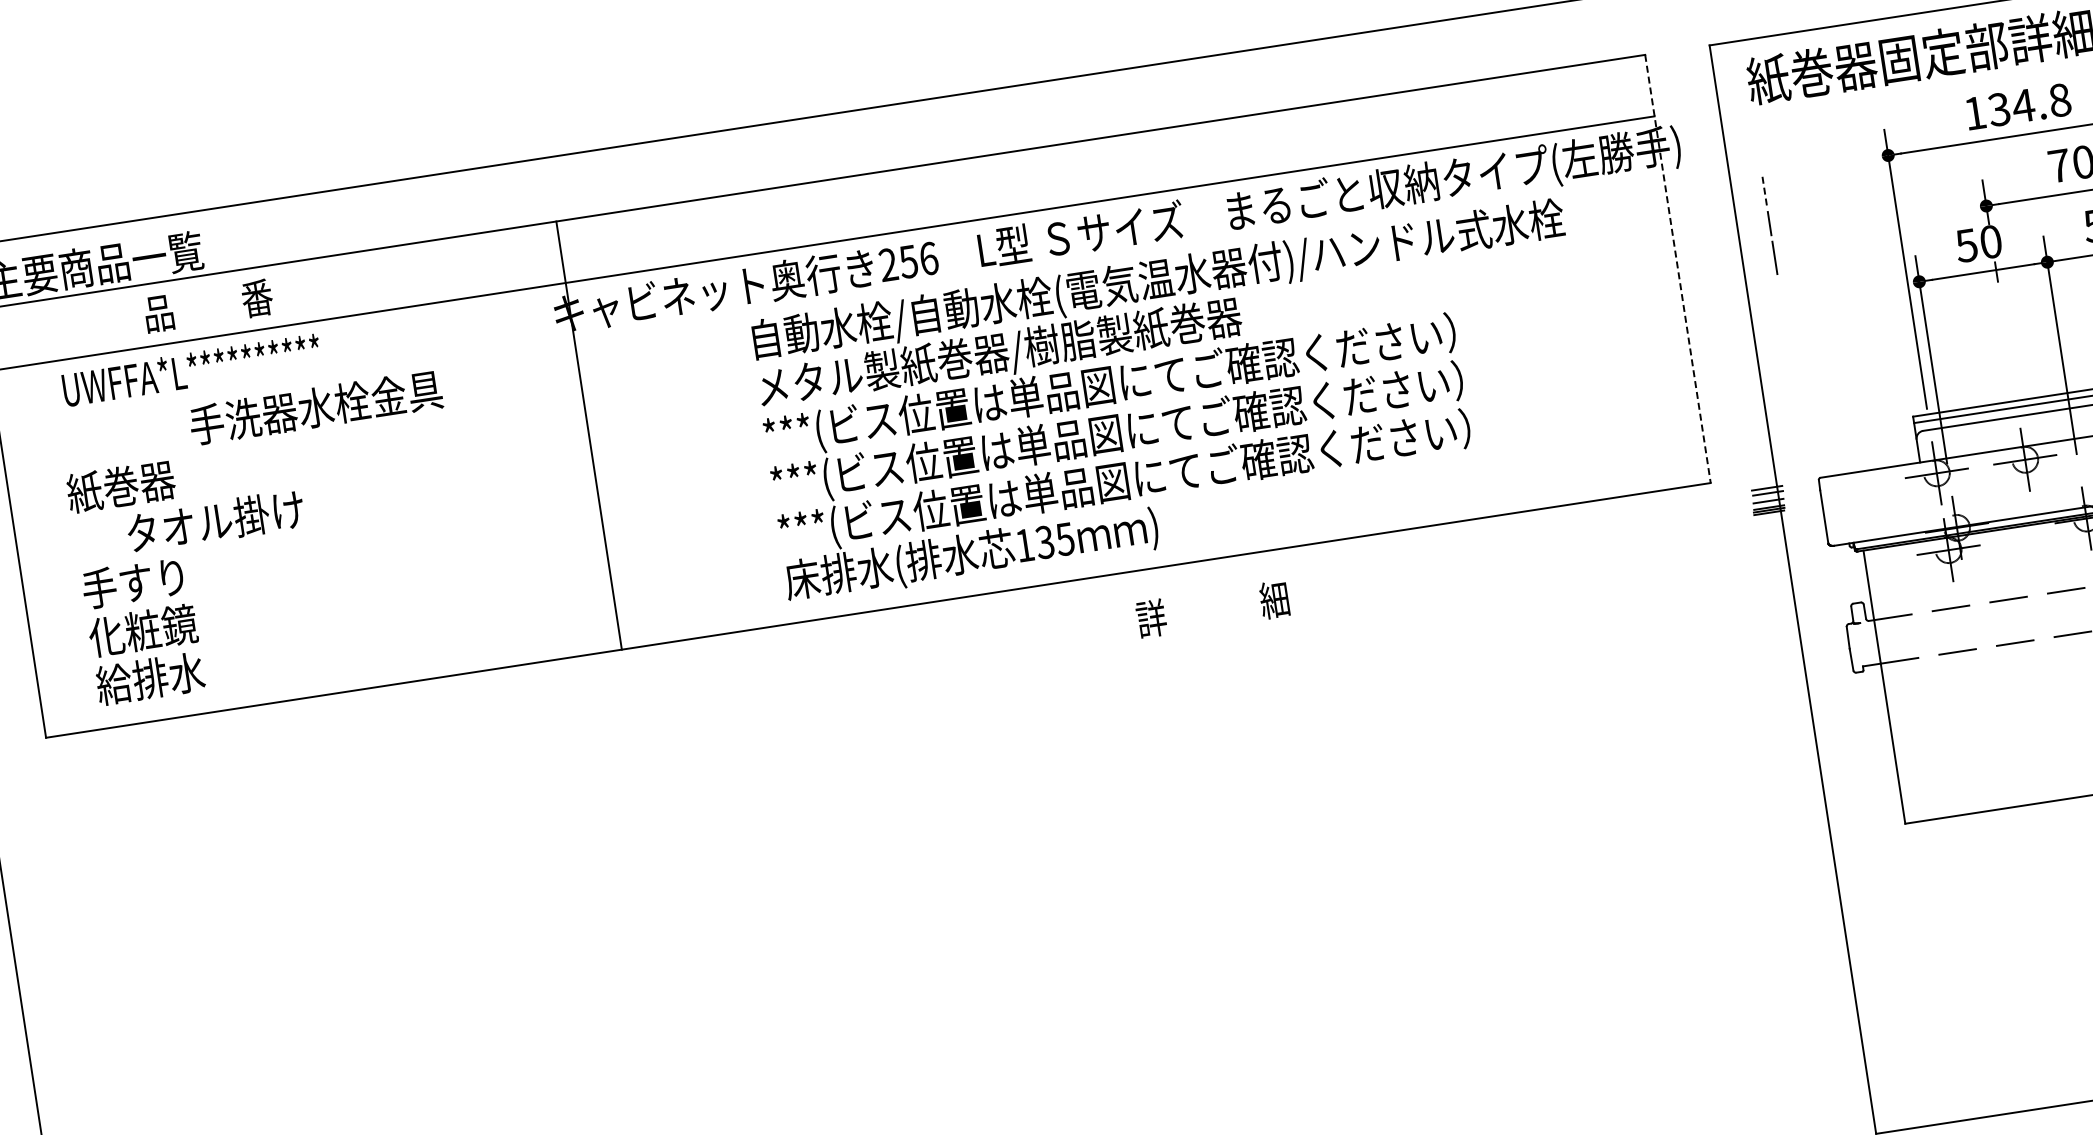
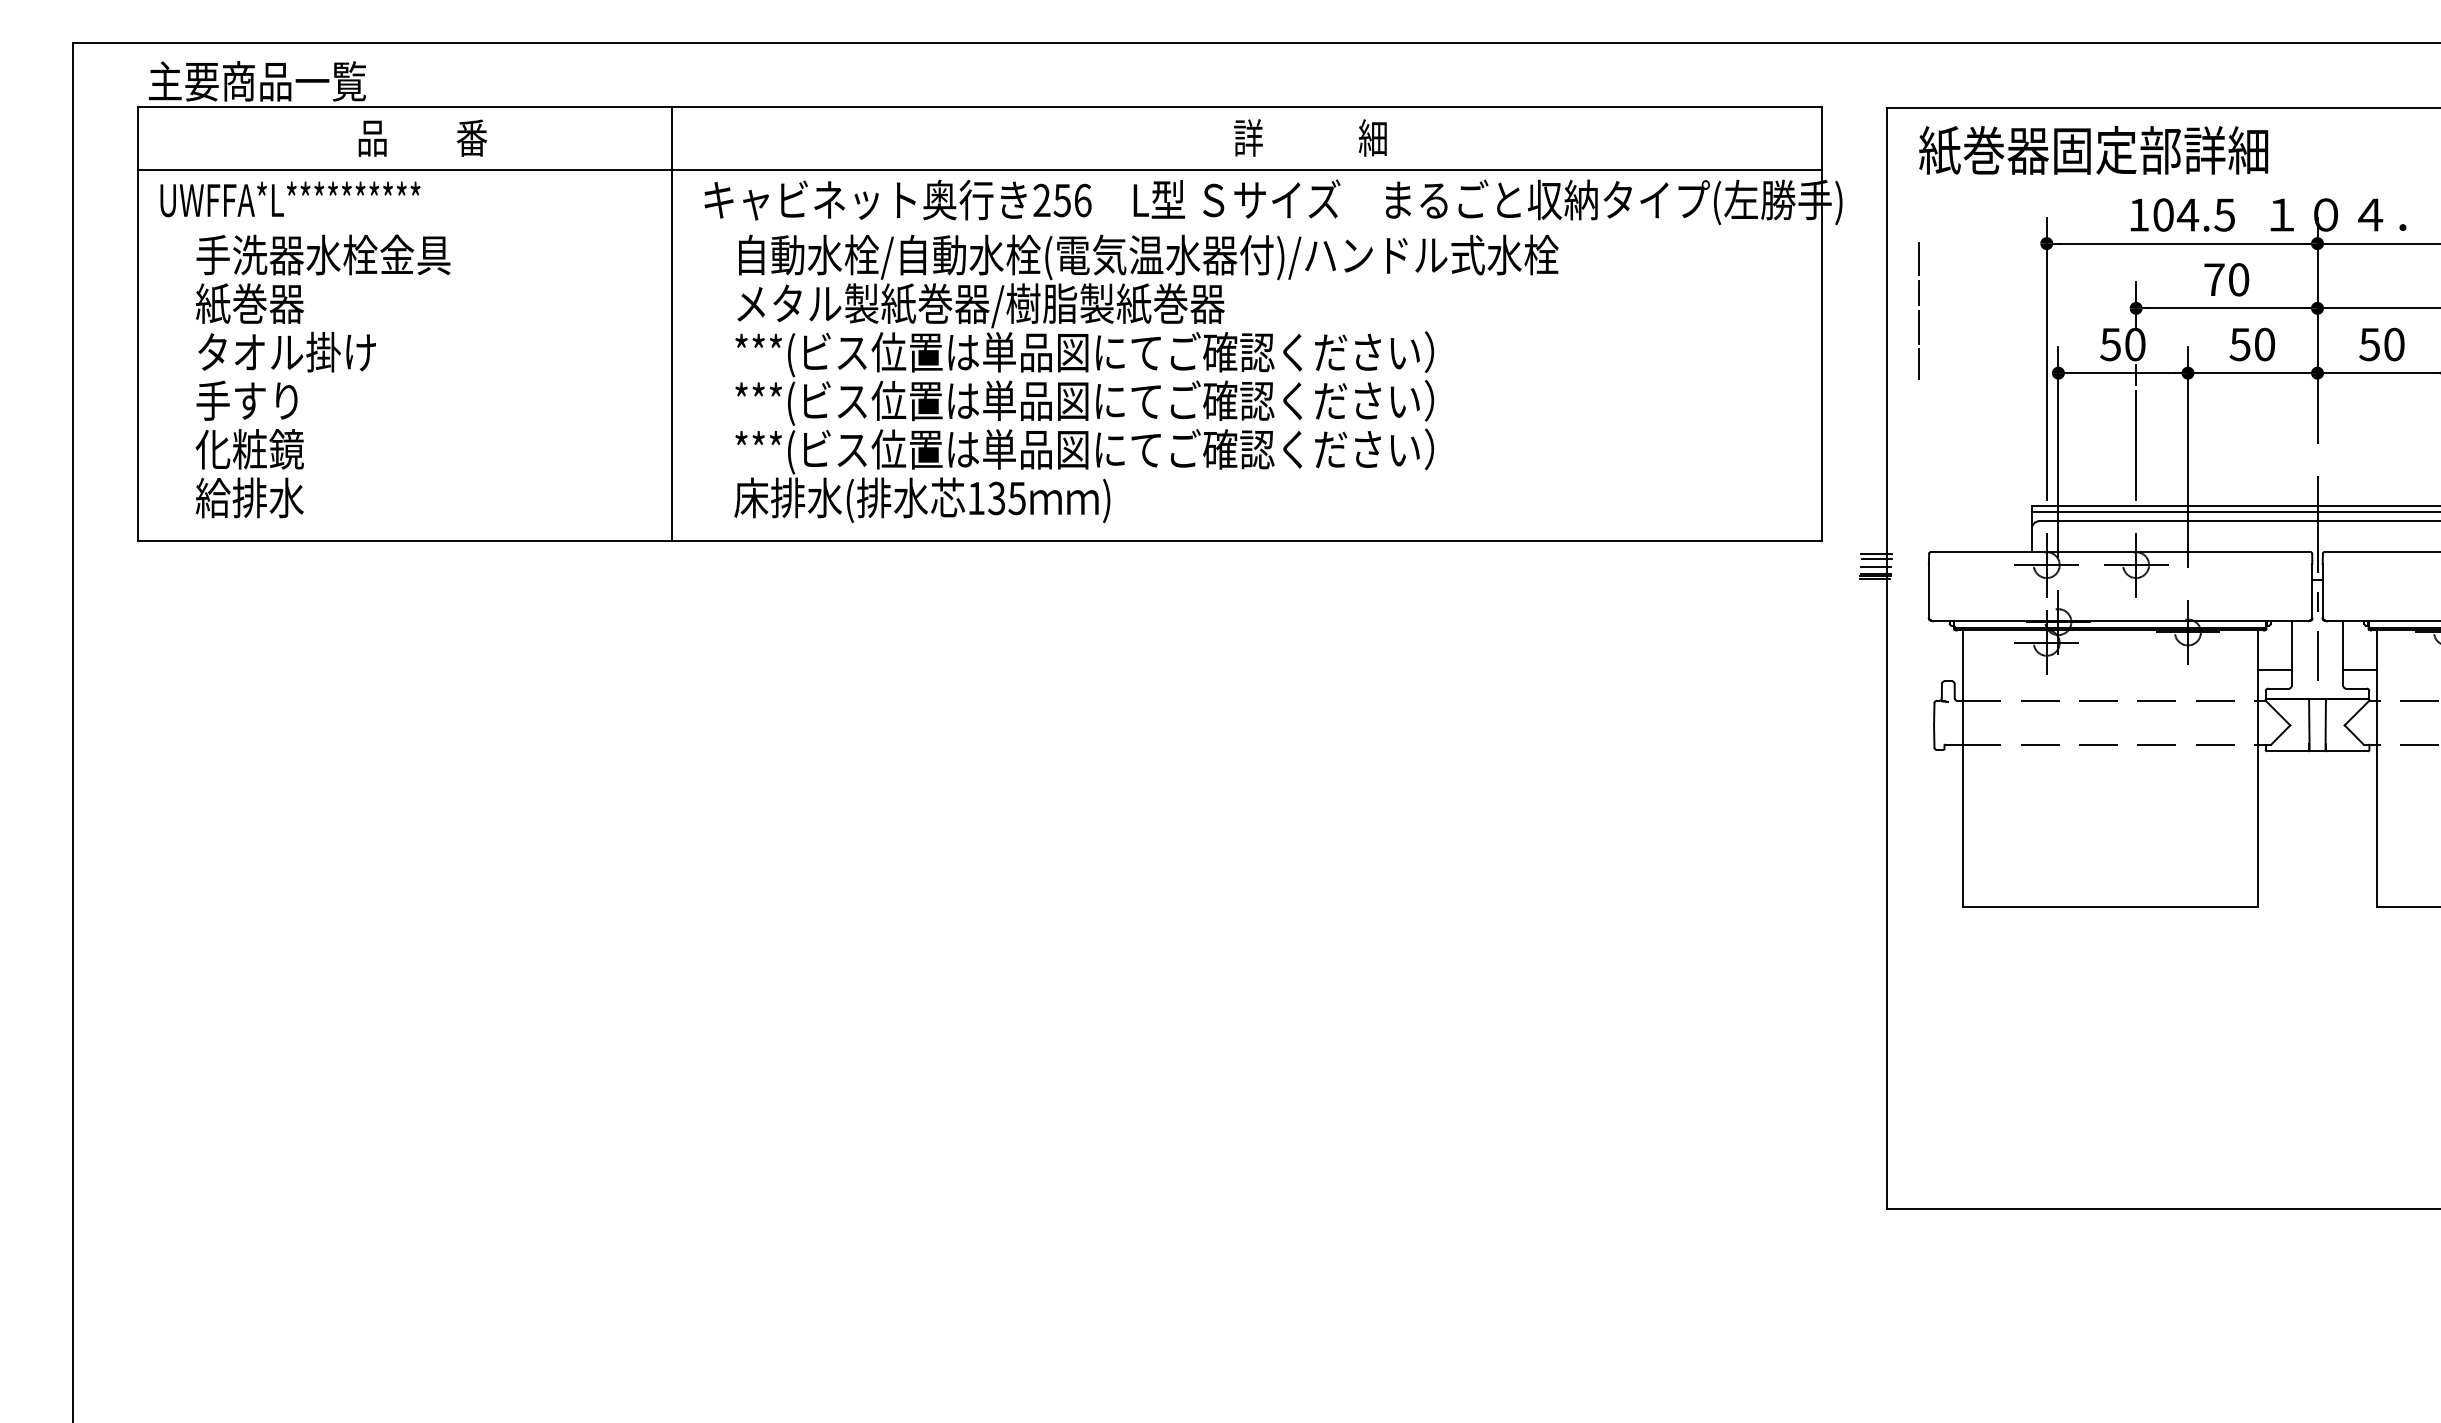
text: (2029, 104) -> (2194, 214), 134.8 -> 104.5
line: (1764, 190) -> (1919, 259), dashed -> solid
line: (1677, 268) -> (1821, 323), dashed -> solid
line: (1780, 294) -> (1919, 364), added
text: (208, 305) -> (422, 137), moved
line: (2007, 340) -> (2136, 444), added
text: (191, 370) -> (290, 199), moved
text: (1174, 401) -> (1146, 378), moved
text: (315, 407) -> (323, 254), moved
line: (589, 435) -> (672, 323), moved
text: (214, 520) -> (286, 351), moved
text: (1212, 608) -> (1310, 137), moved

